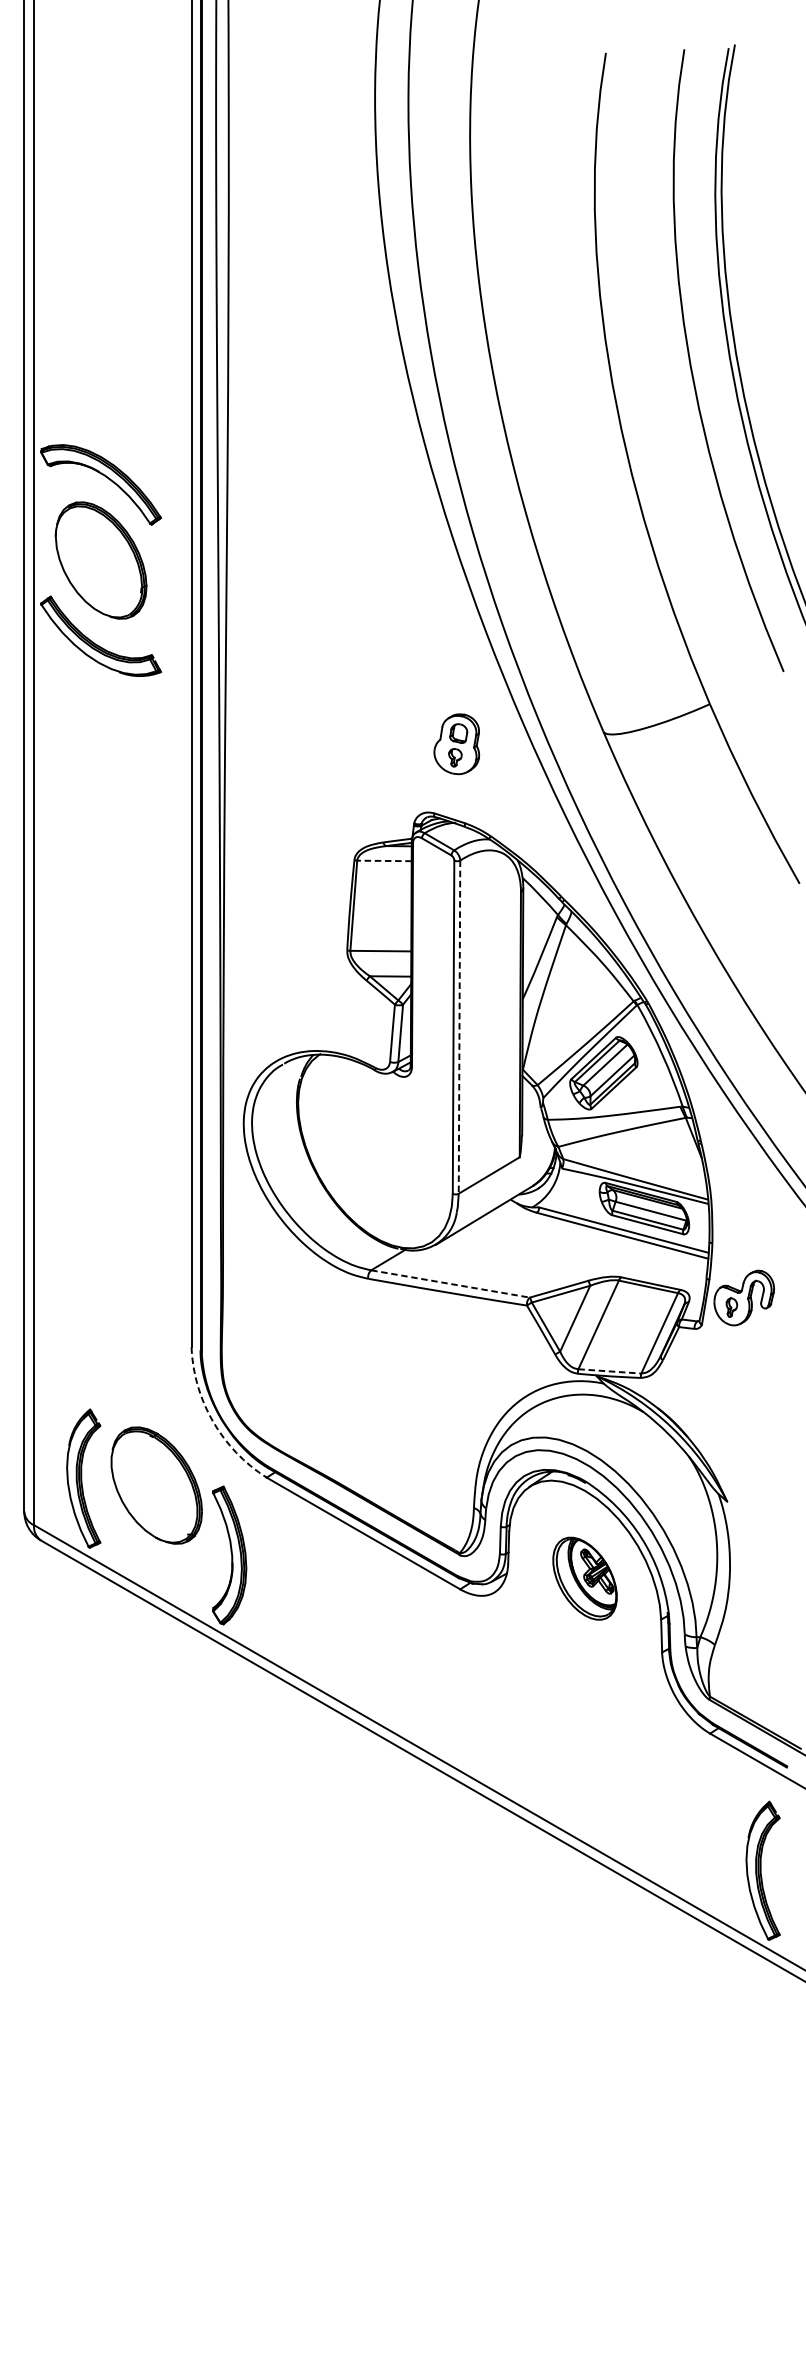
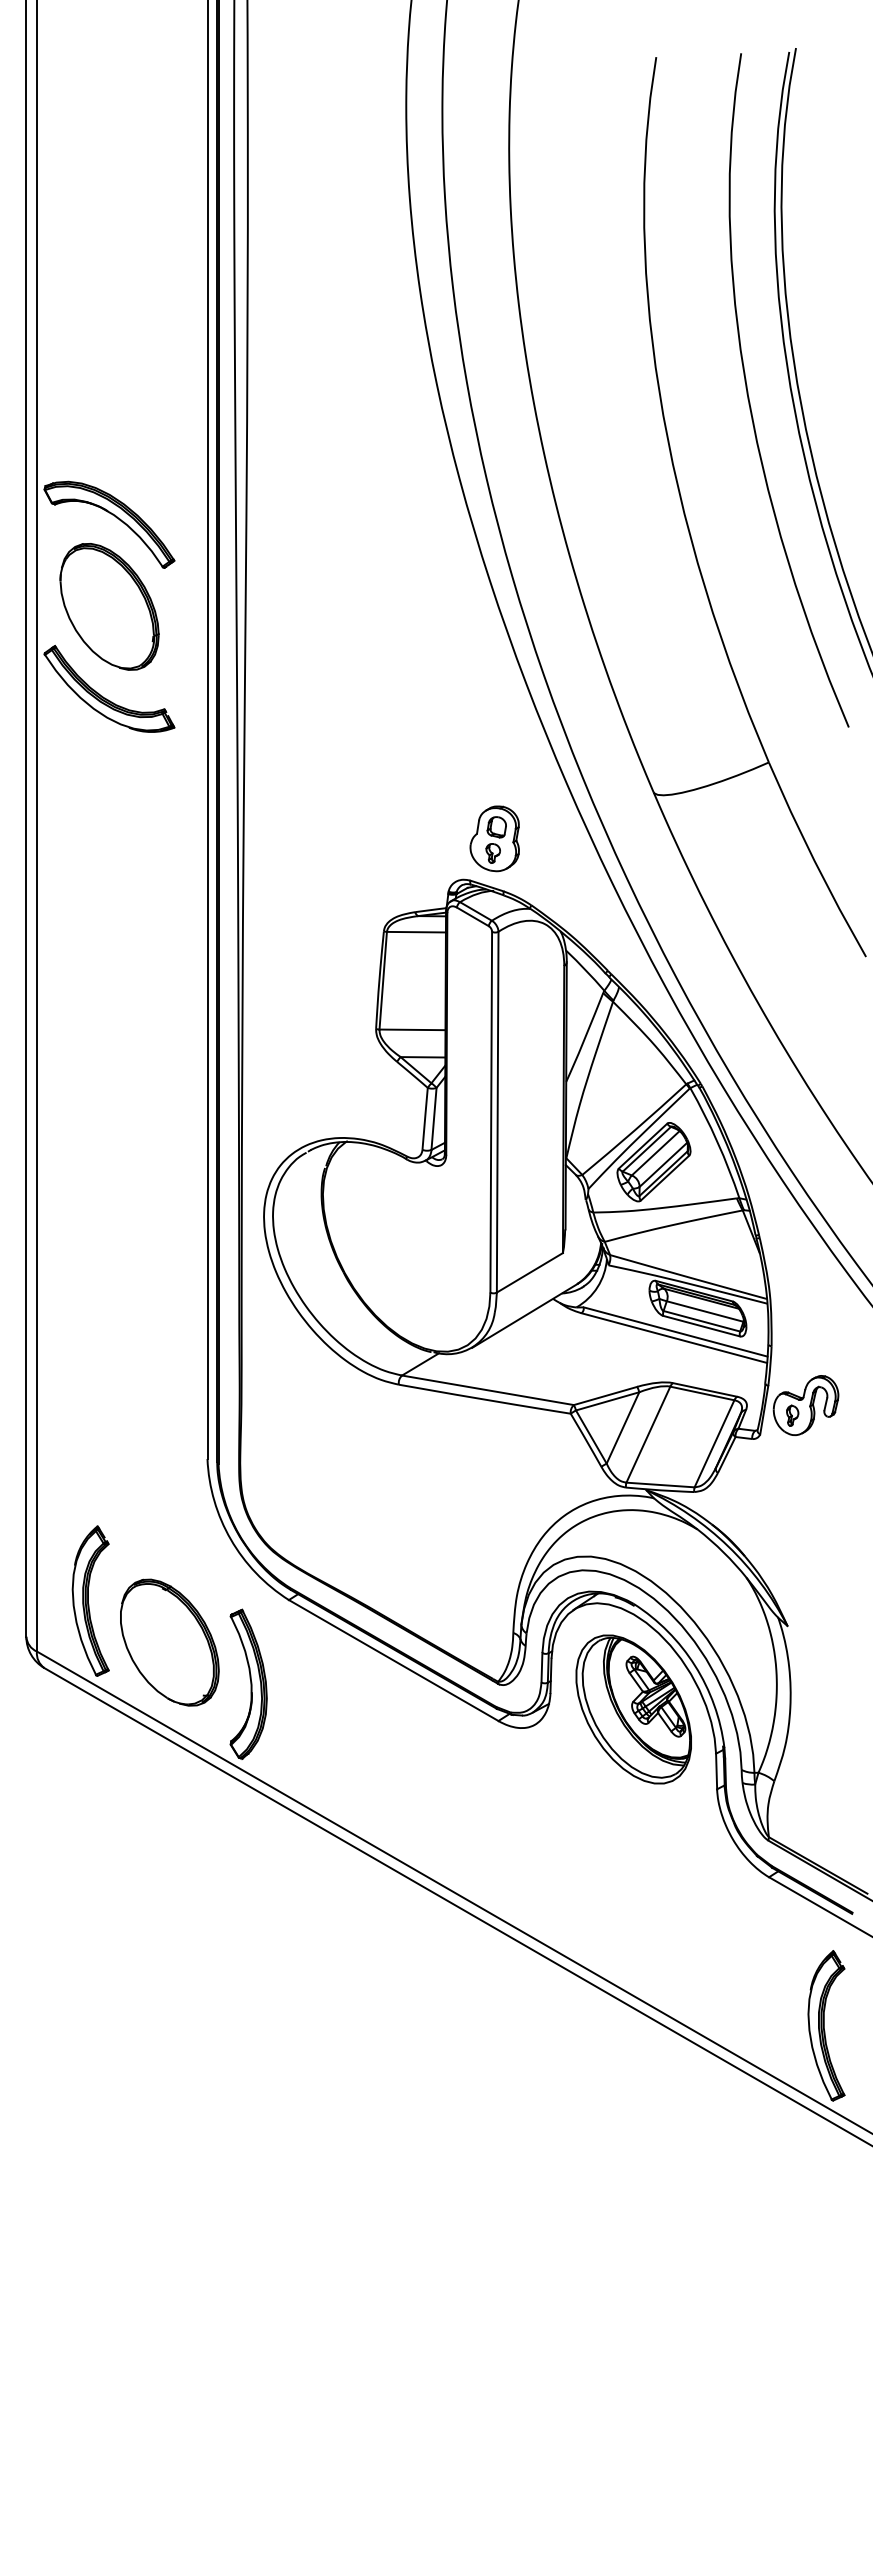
part: (456, 743) -> (494, 838), moved
line: (384, 861) -> (416, 932), dashed -> solid
line: (459, 1027) -> (497, 1112), dashed -> solid
line: (451, 1284) -> (488, 1390), dashed -> solid
line: (610, 1371) -> (661, 1485), dashed -> solid
arc: (212, 1421) -> (230, 1539), dashed -> solid
part: (156, 1485) -> (169, 1642), moved
part: (584, 1578) -> (633, 1709), size x1.67

